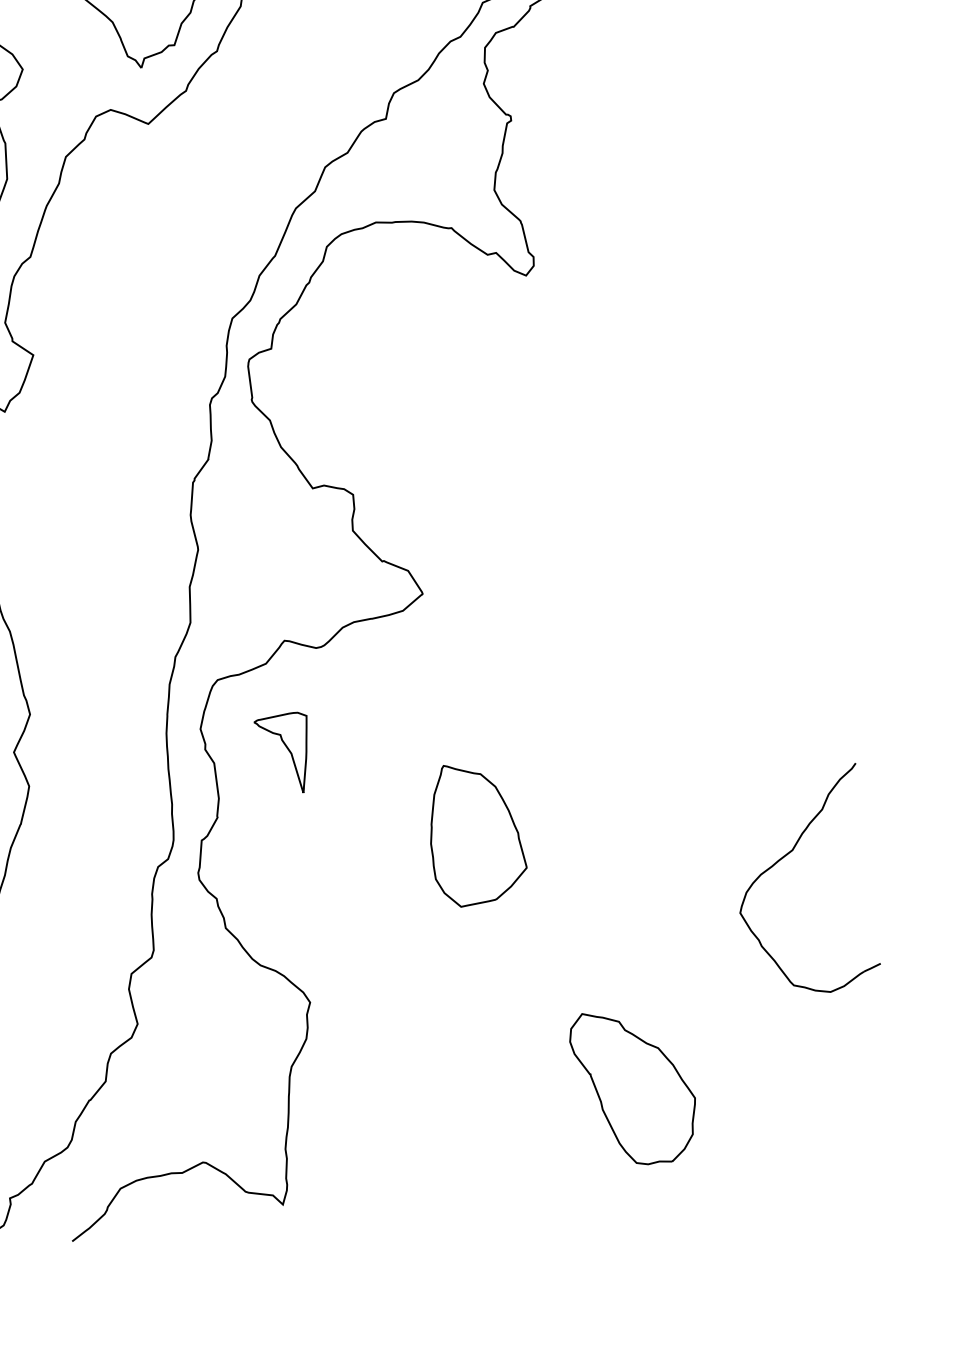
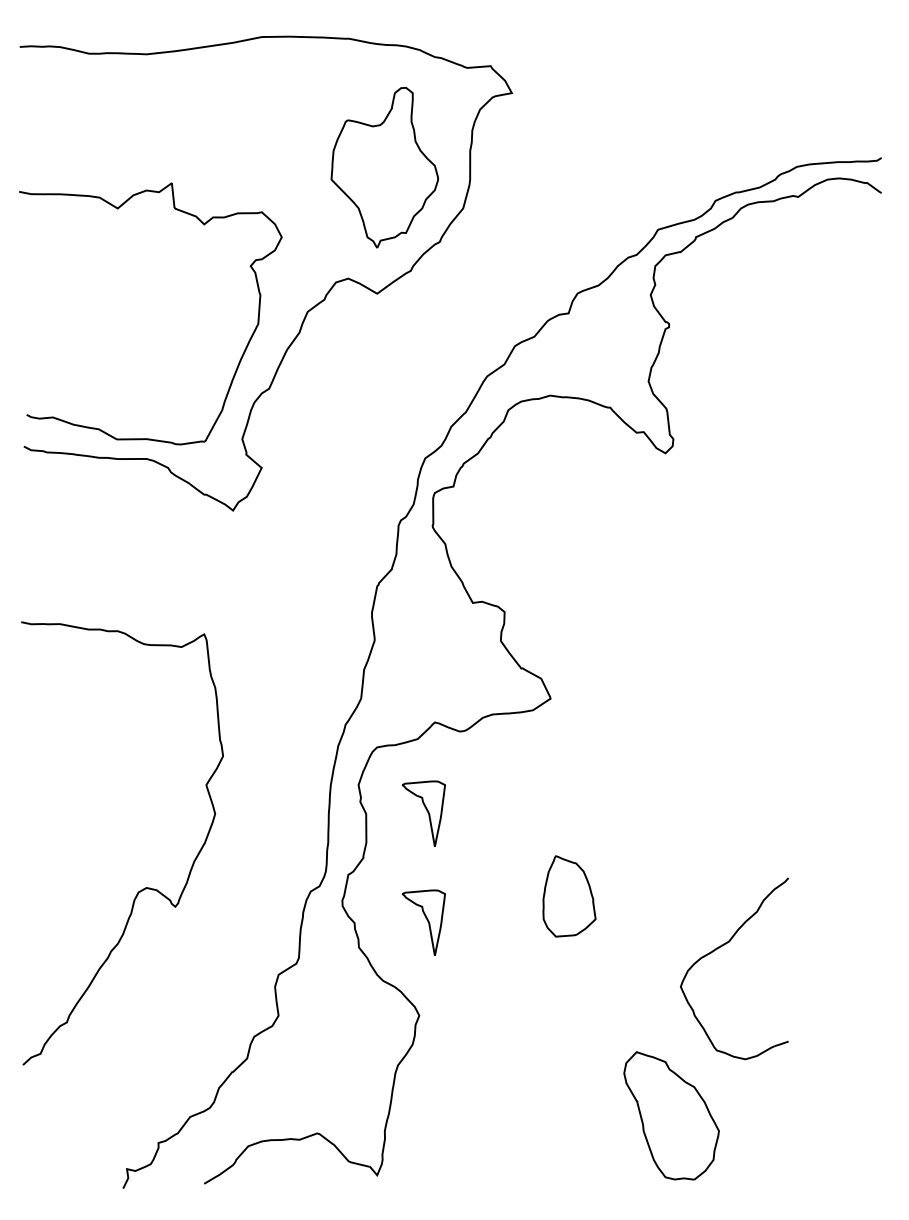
part: (476, 833) -> (569, 896), size x0.7
part: (784, 858) -> (721, 947), moved
part: (301, 887) -> (423, 922), added

